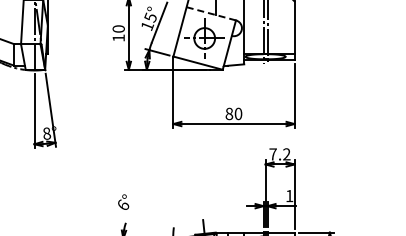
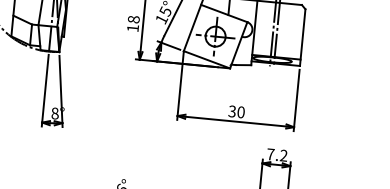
line: (211, 13) -> (224, 13), dashed -> solid
text: (118, 28) -> (133, 19), 10 -> 18
text: (229, 113) -> (232, 111), 80 -> 30

